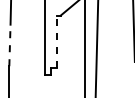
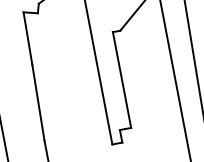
line: (56, 41) -> (121, 79), dashed -> solid
line: (9, 45) -> (37, 102), dashed -> solid

